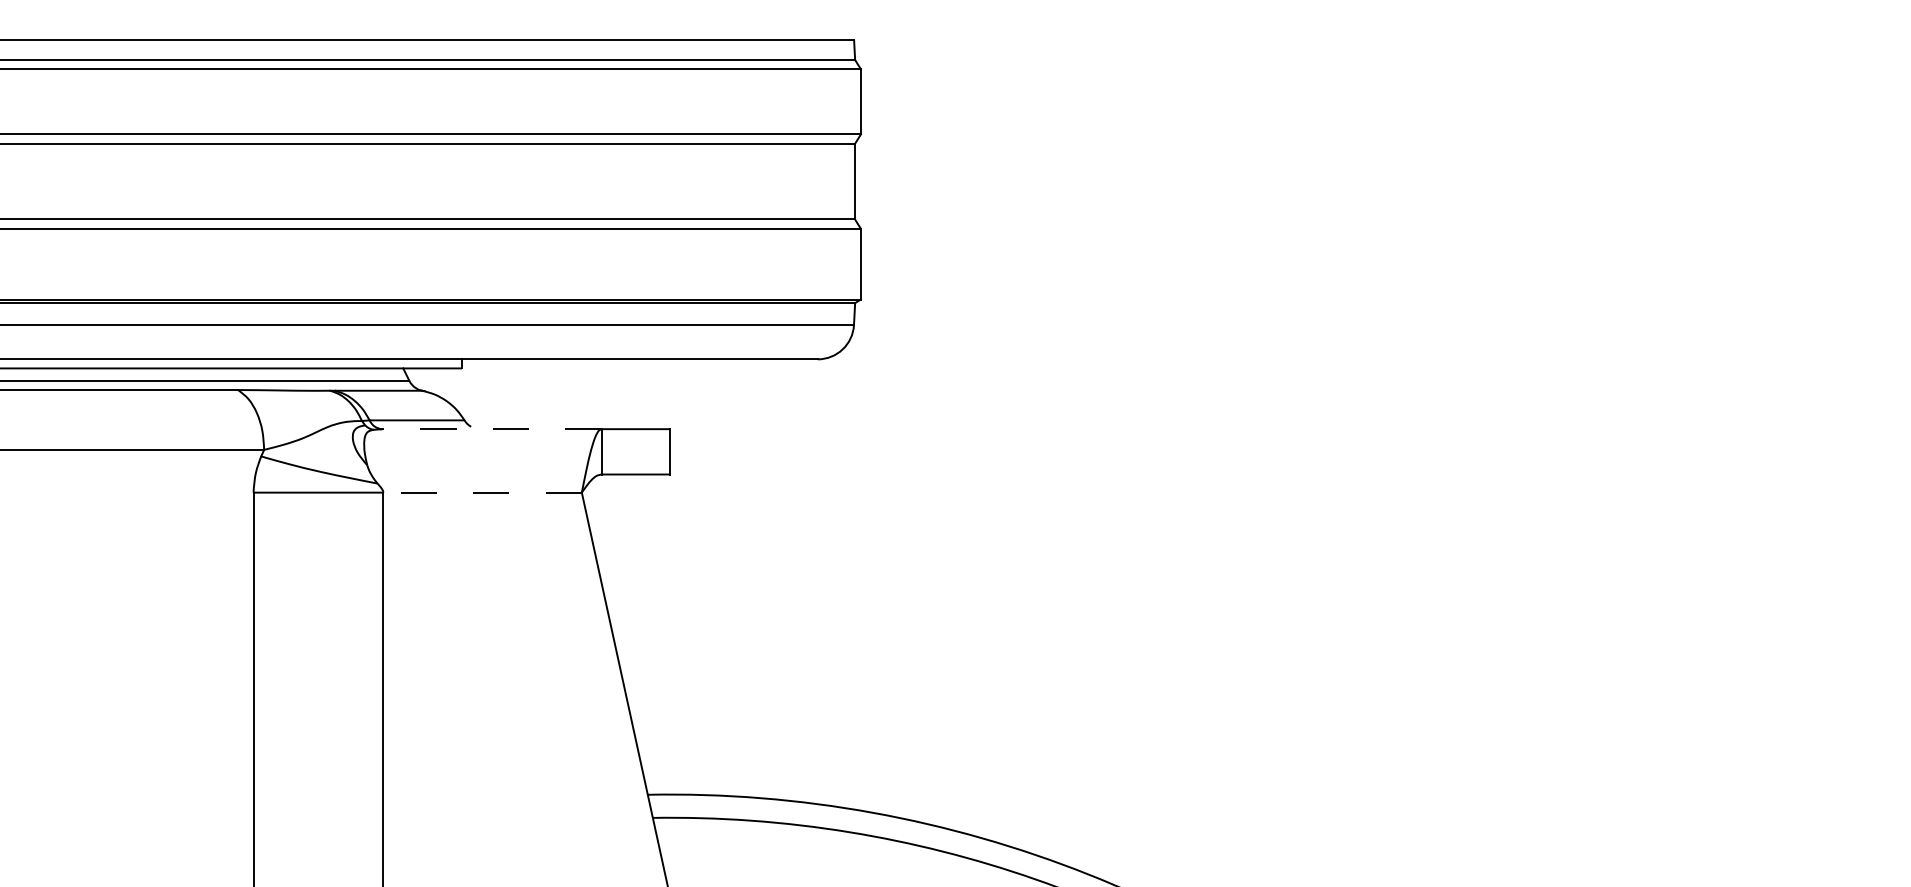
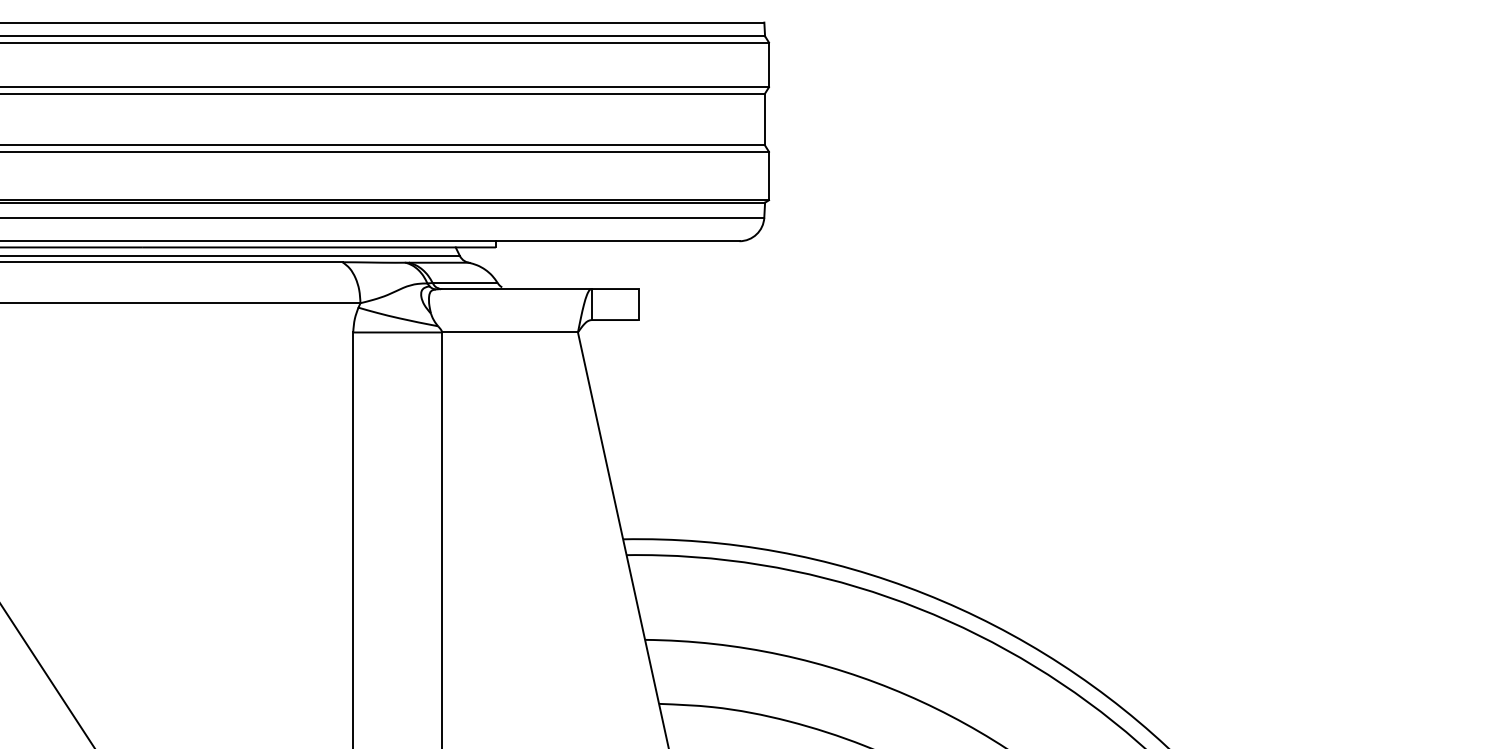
line: (490, 429) -> (515, 289), dashed -> solid
line: (483, 492) -> (510, 332), dashed -> solid

